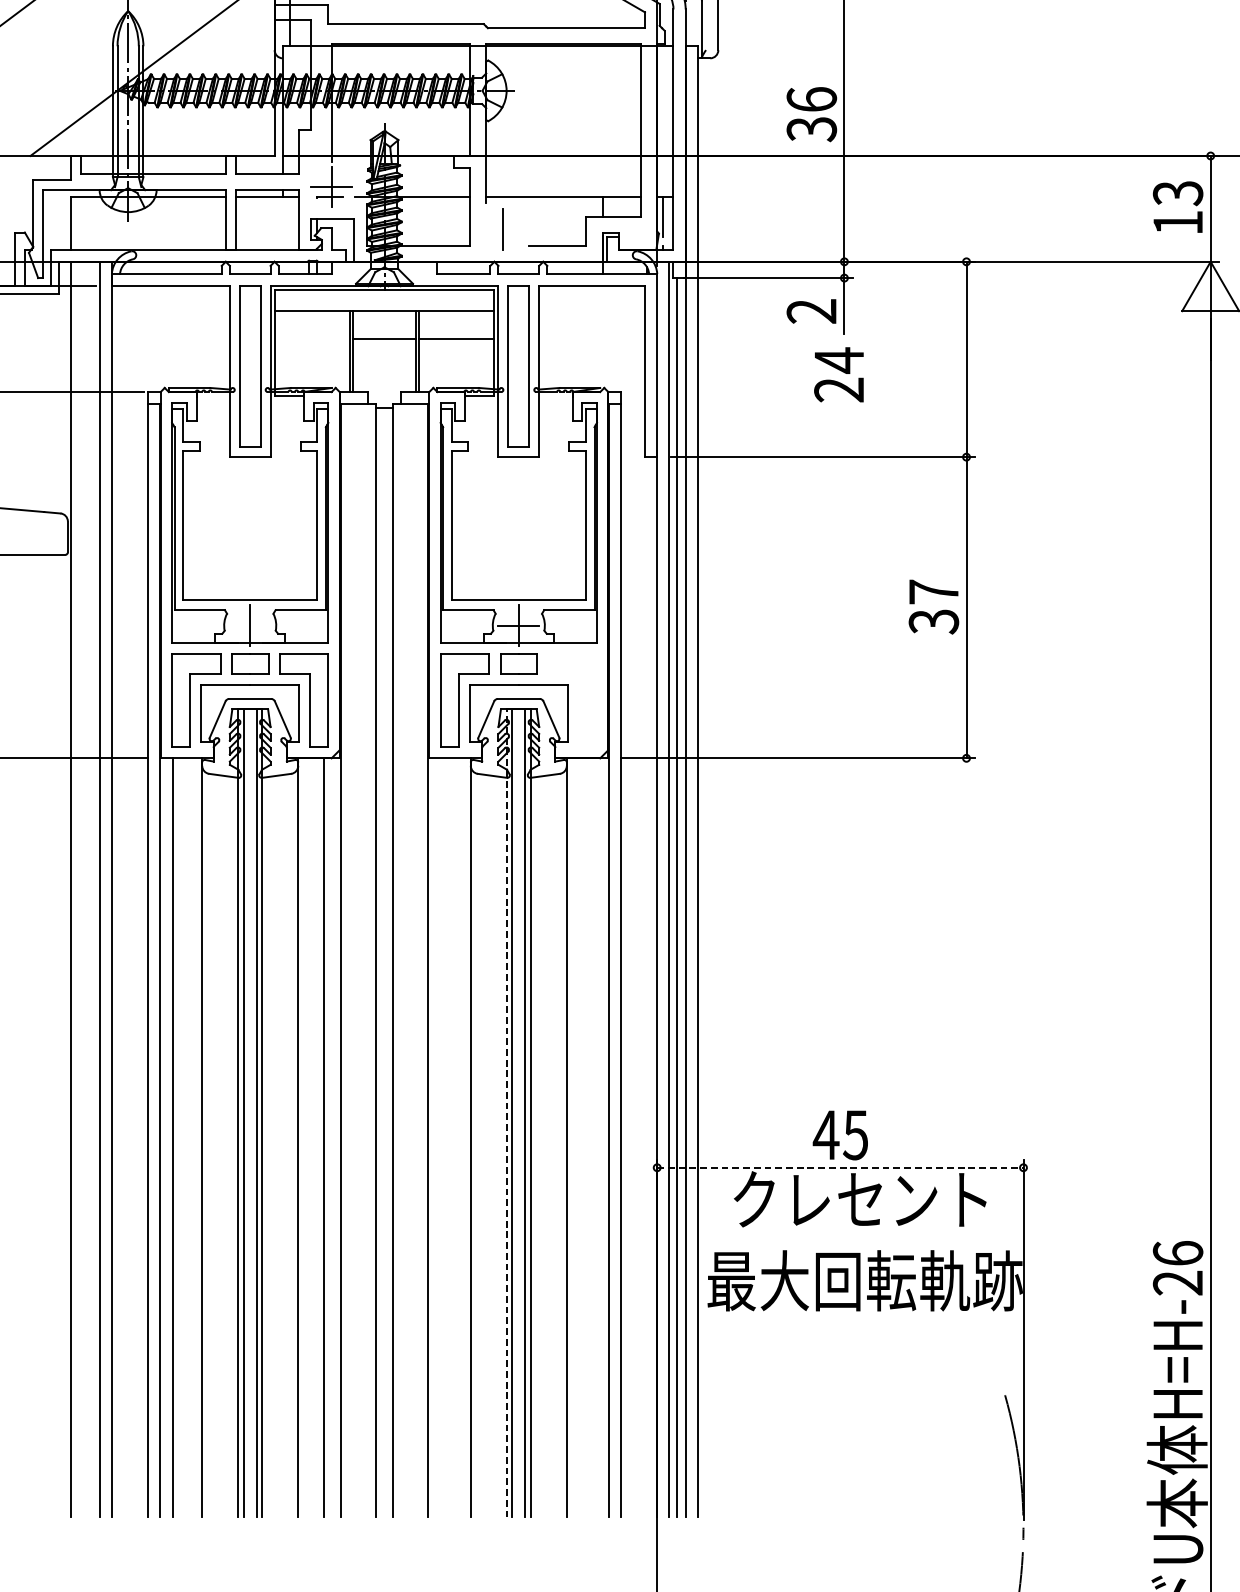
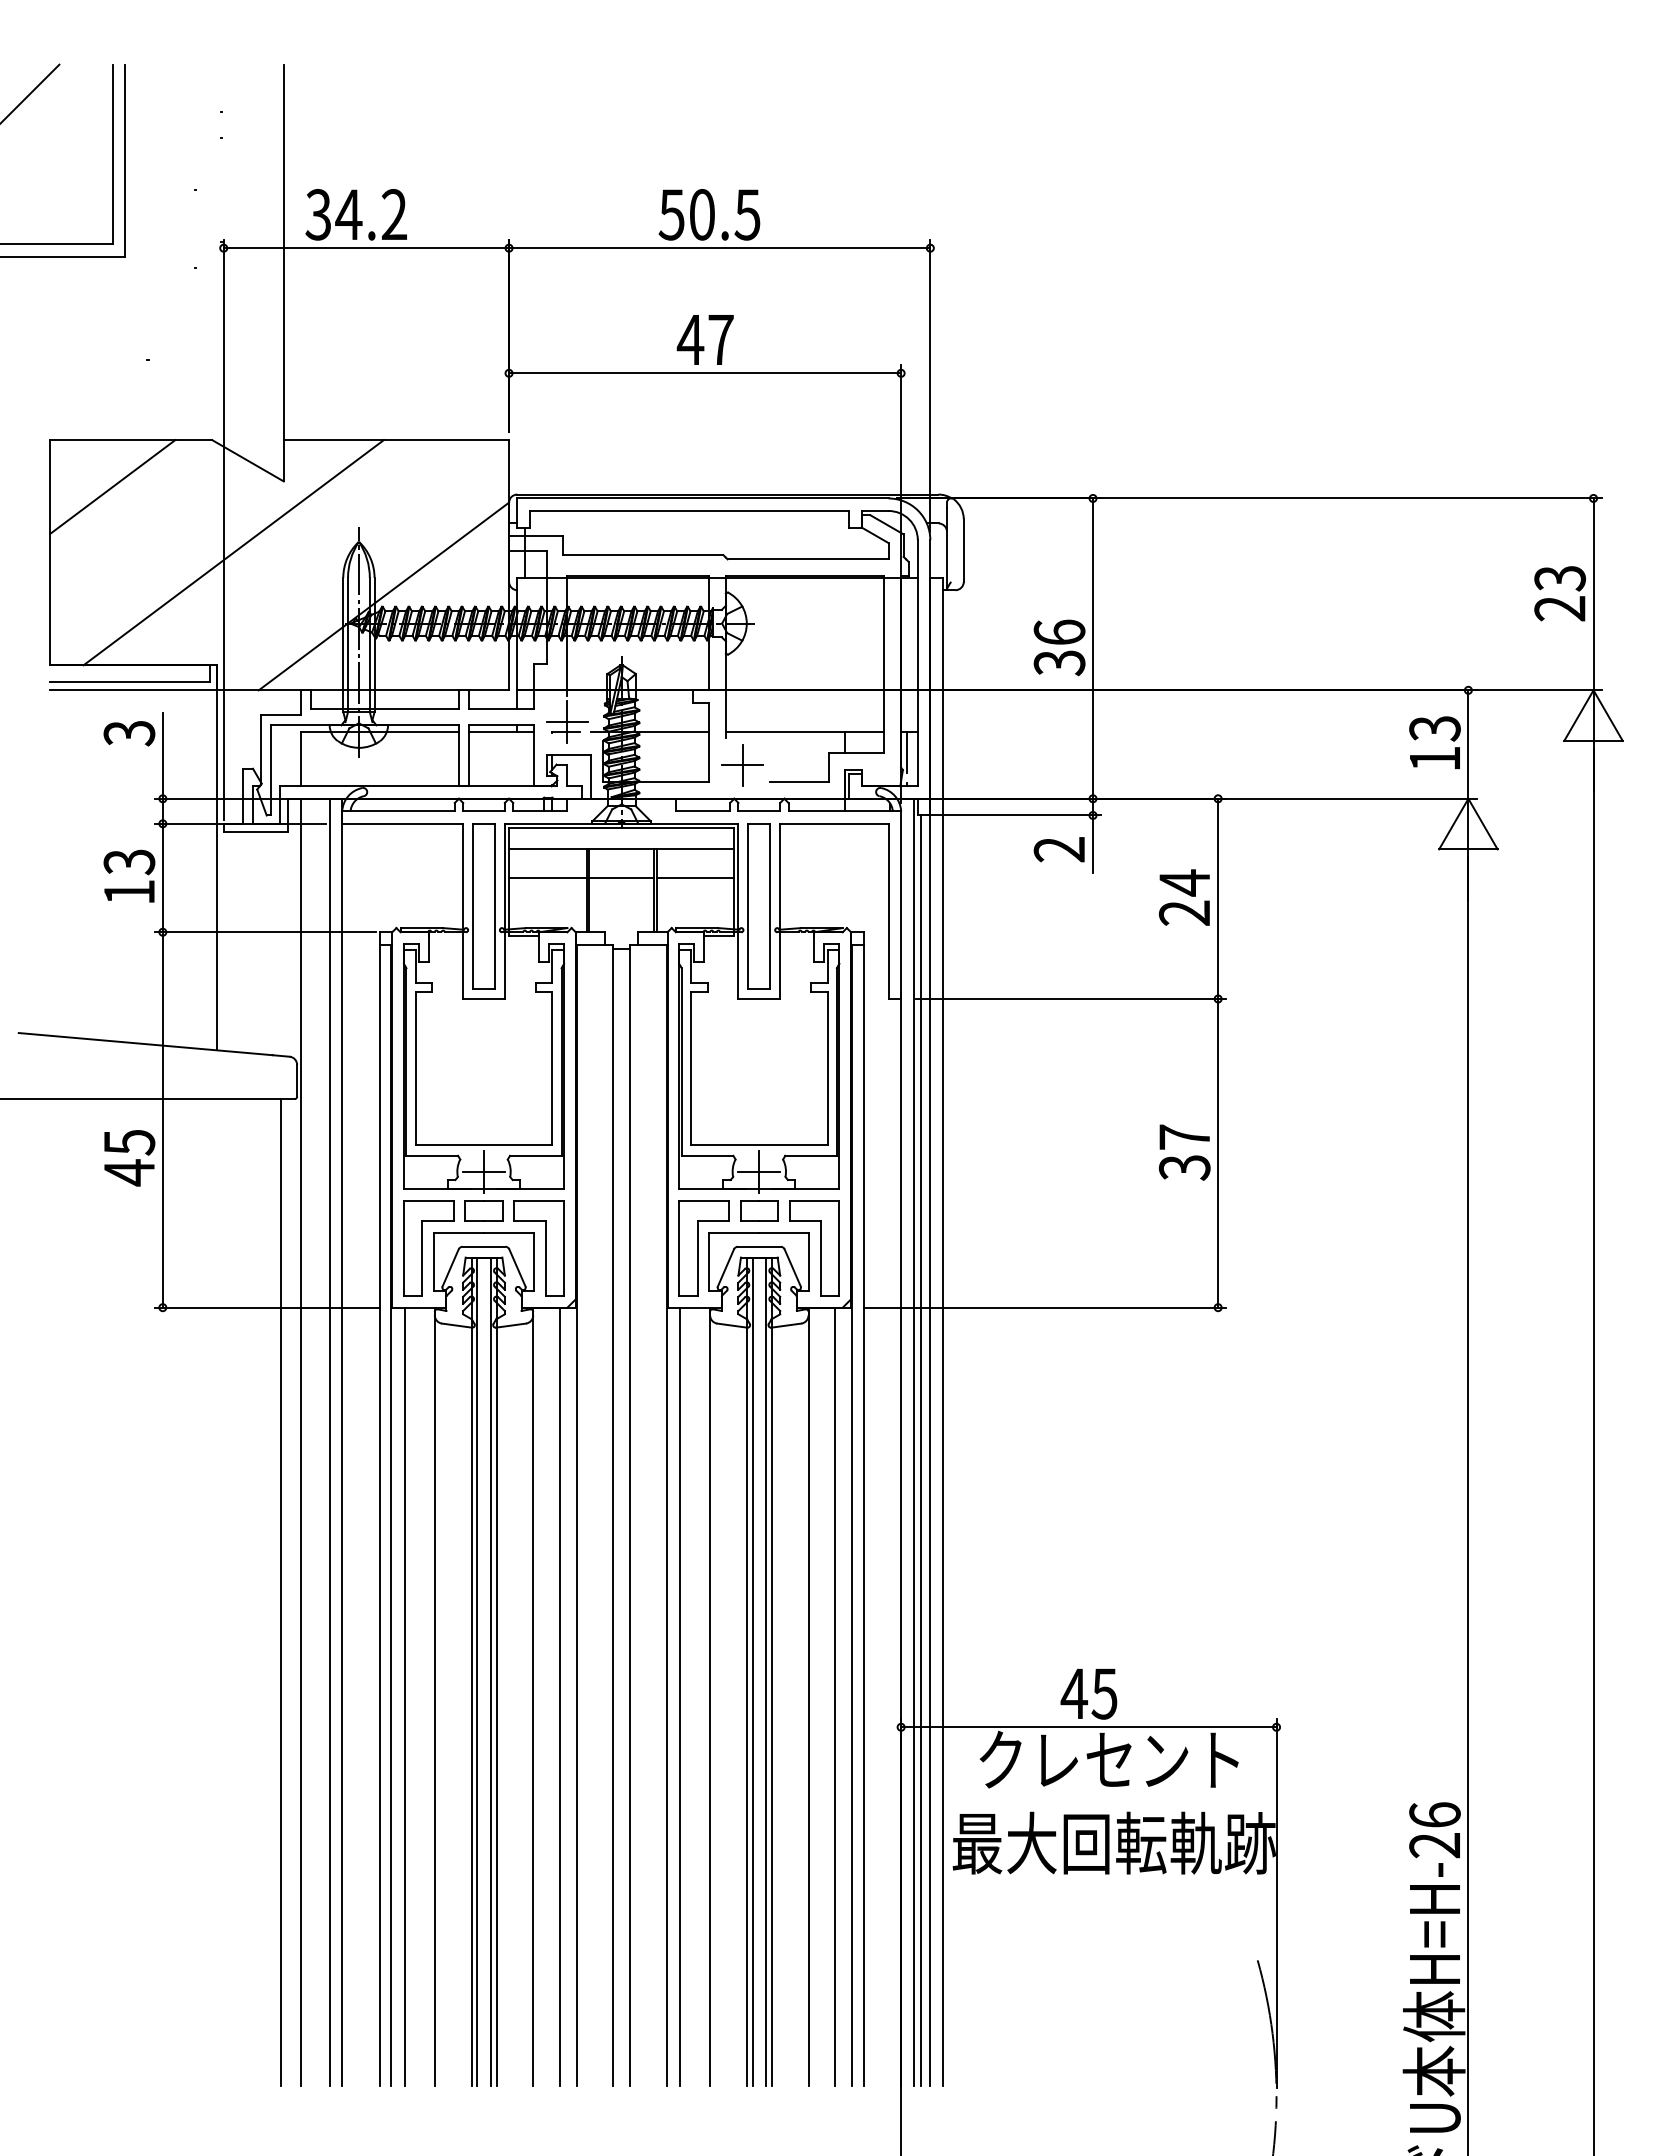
line: (502, 229) -> (742, 765), added
line: (312, 339) -> (547, 878), added
text: (839, 374) -> (1184, 897), moved
line: (249, 625) -> (483, 1171), added
part: (572, 700) -> (814, 1248), added
line: (52, 1036) -> (281, 1592), added
line: (506, 1113) -> (746, 1671), dashed -> solid
line: (441, 1137) -> (680, 1696), added
line: (593, 1137) -> (835, 1696), added
line: (840, 1167) -> (1088, 1727), dashed -> solid

